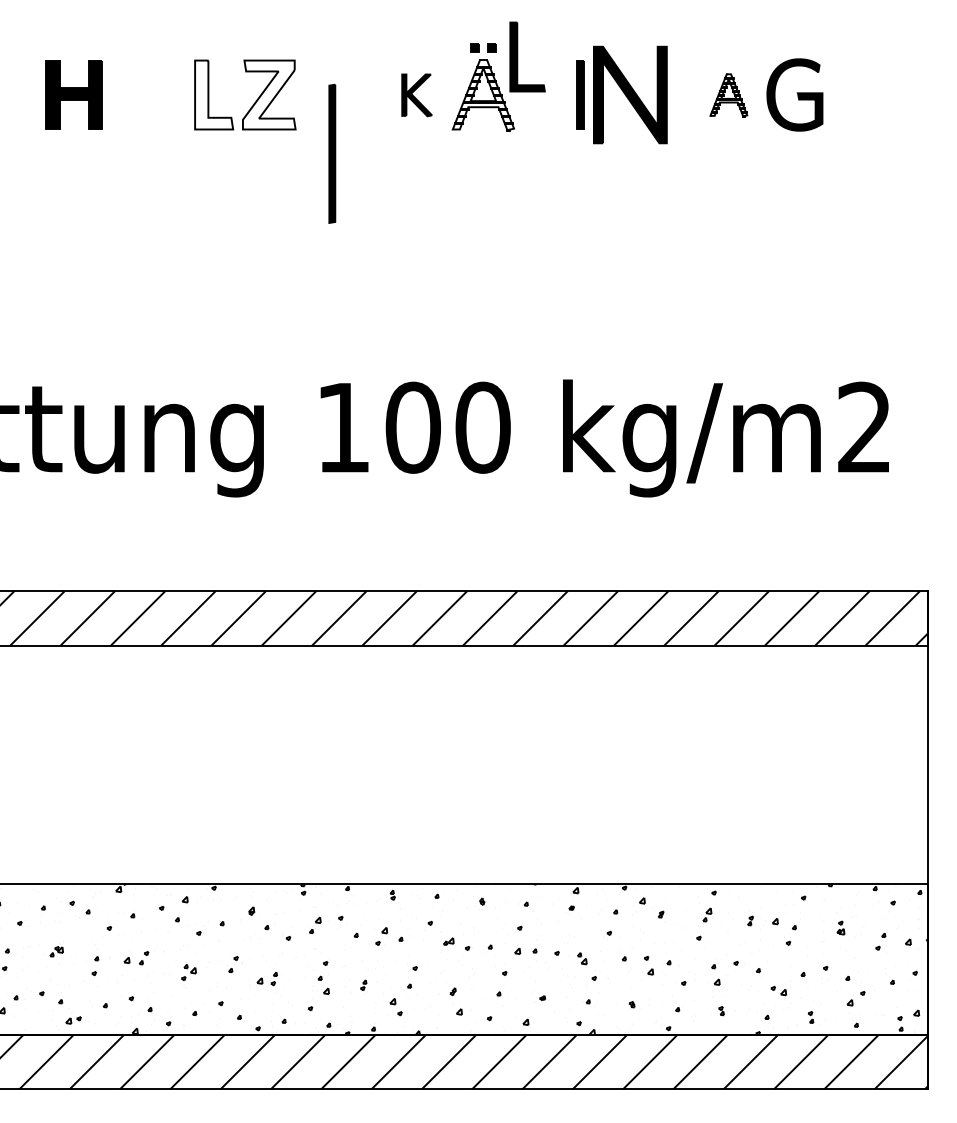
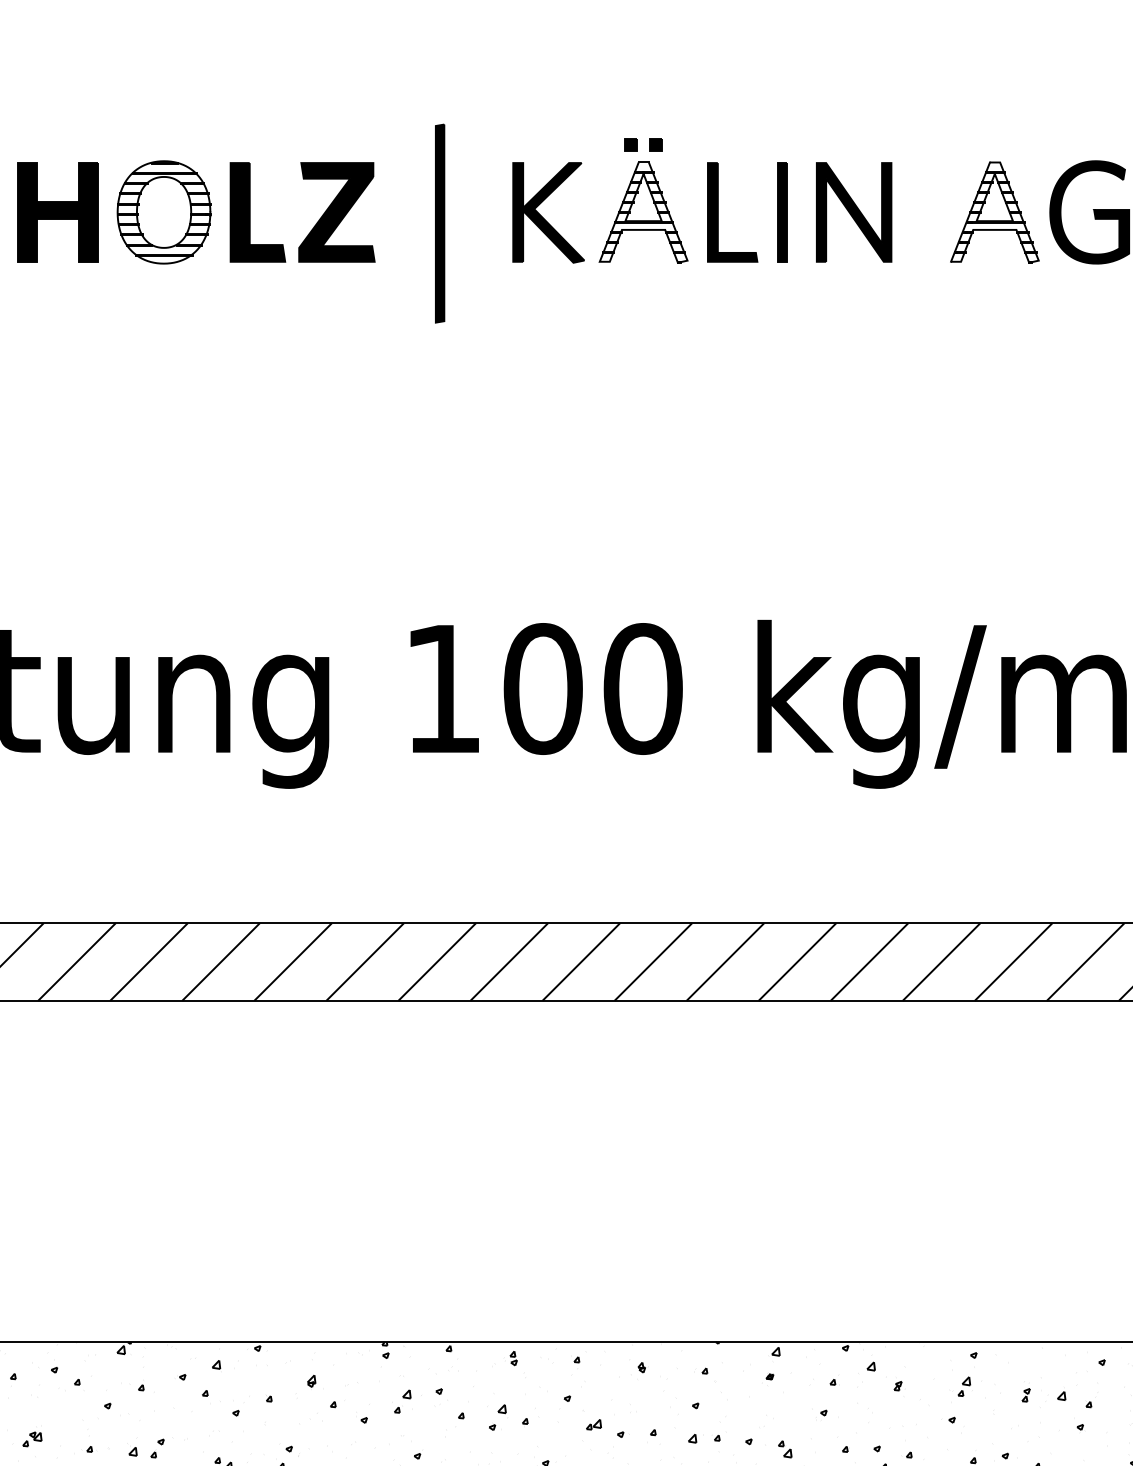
part: (518, 56) -> (719, 211), moved
part: (148, 94) -> (163, 211), added
fill: (214, 94) -> (258, 211), added
fill: (268, 94) -> (335, 211), added
part: (630, 94) -> (854, 211), size x0.71
part: (416, 95) -> (547, 213), size x1.67
part: (728, 95) -> (994, 213), size x1.67
part: (332, 153) -> (440, 223), moved

